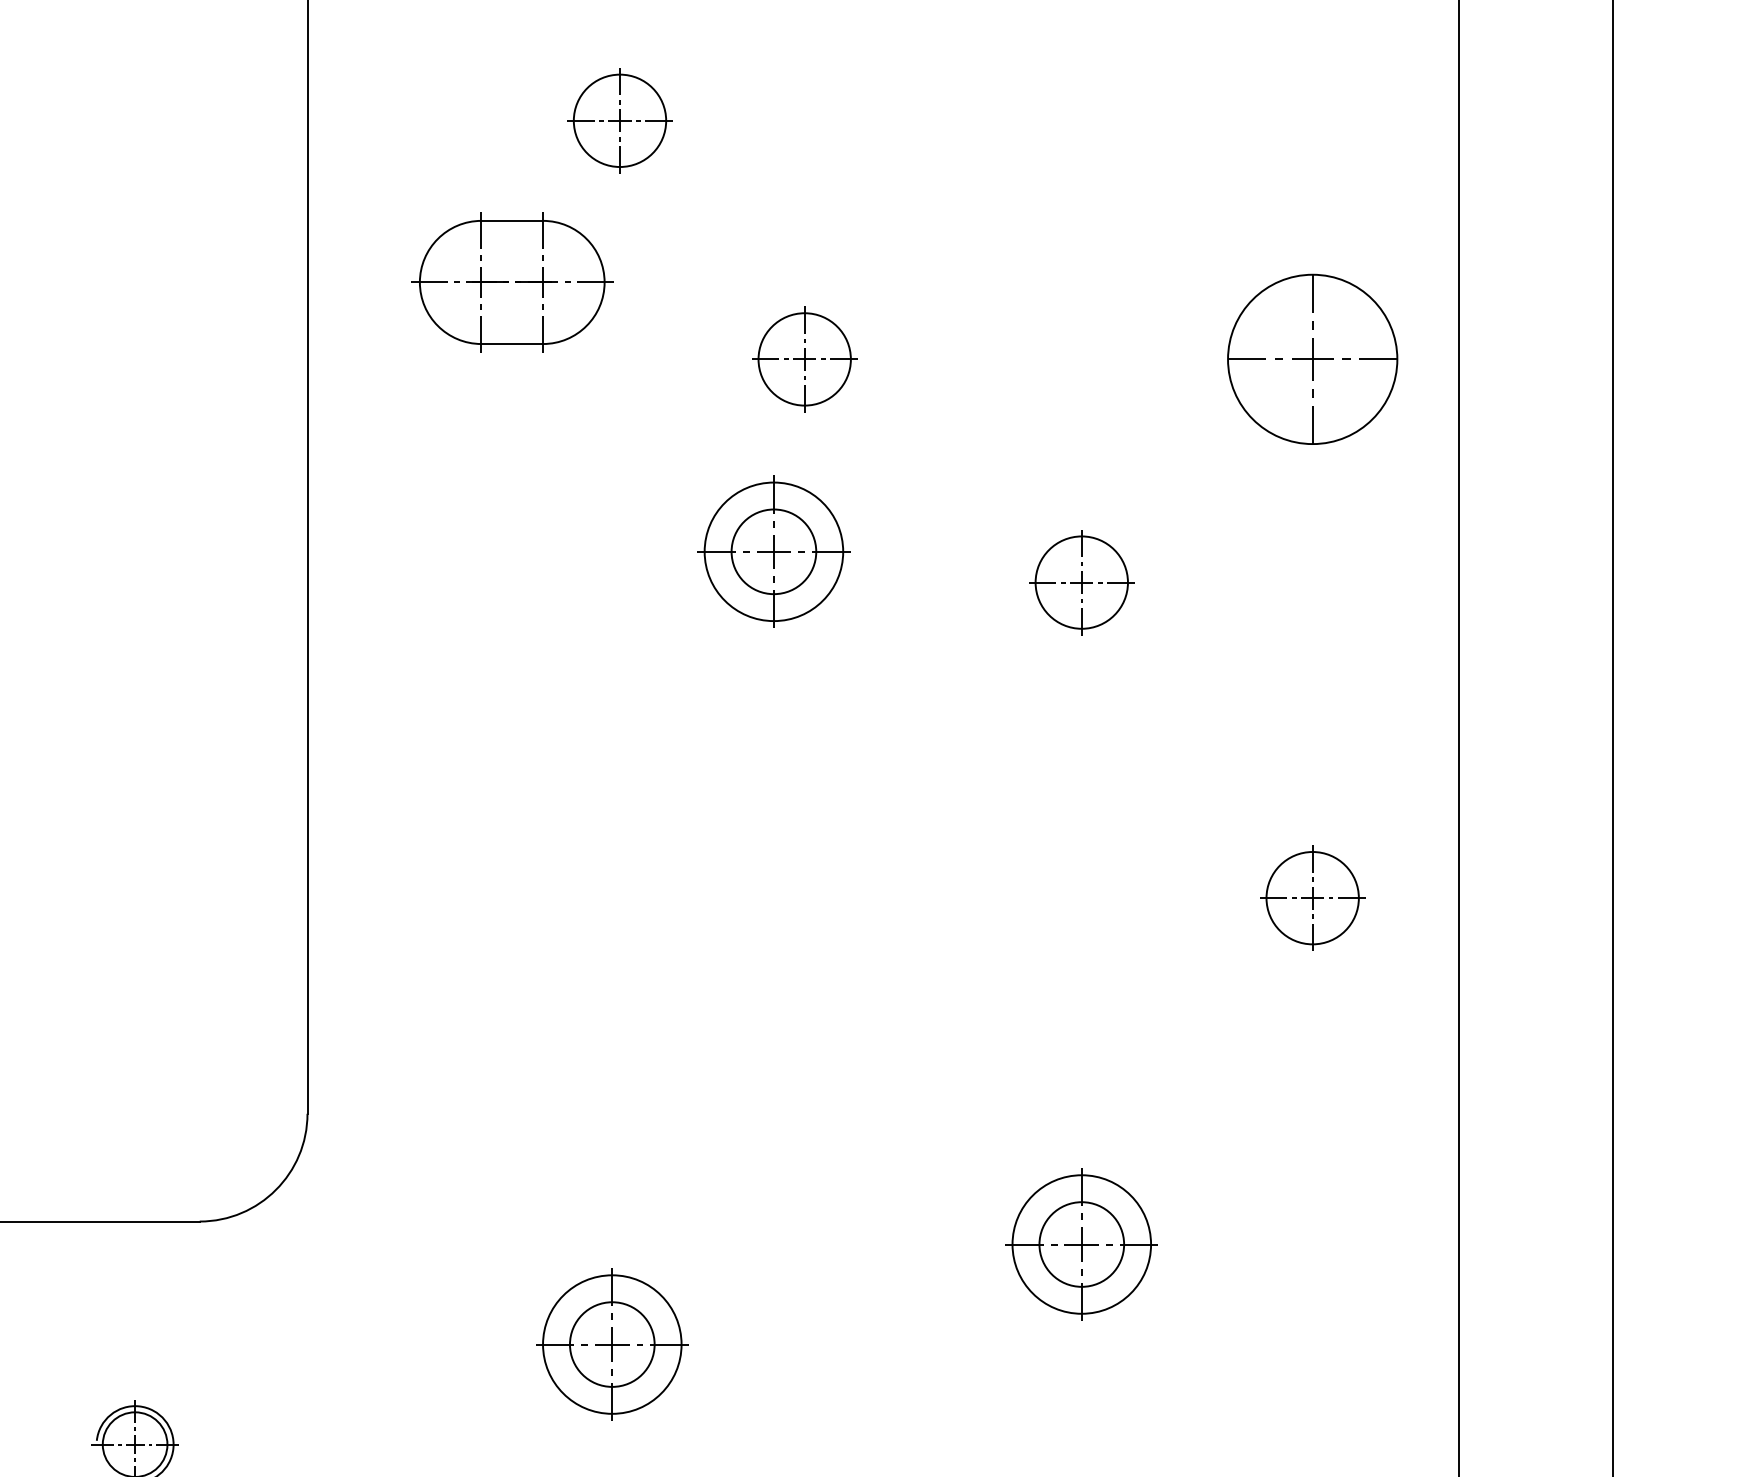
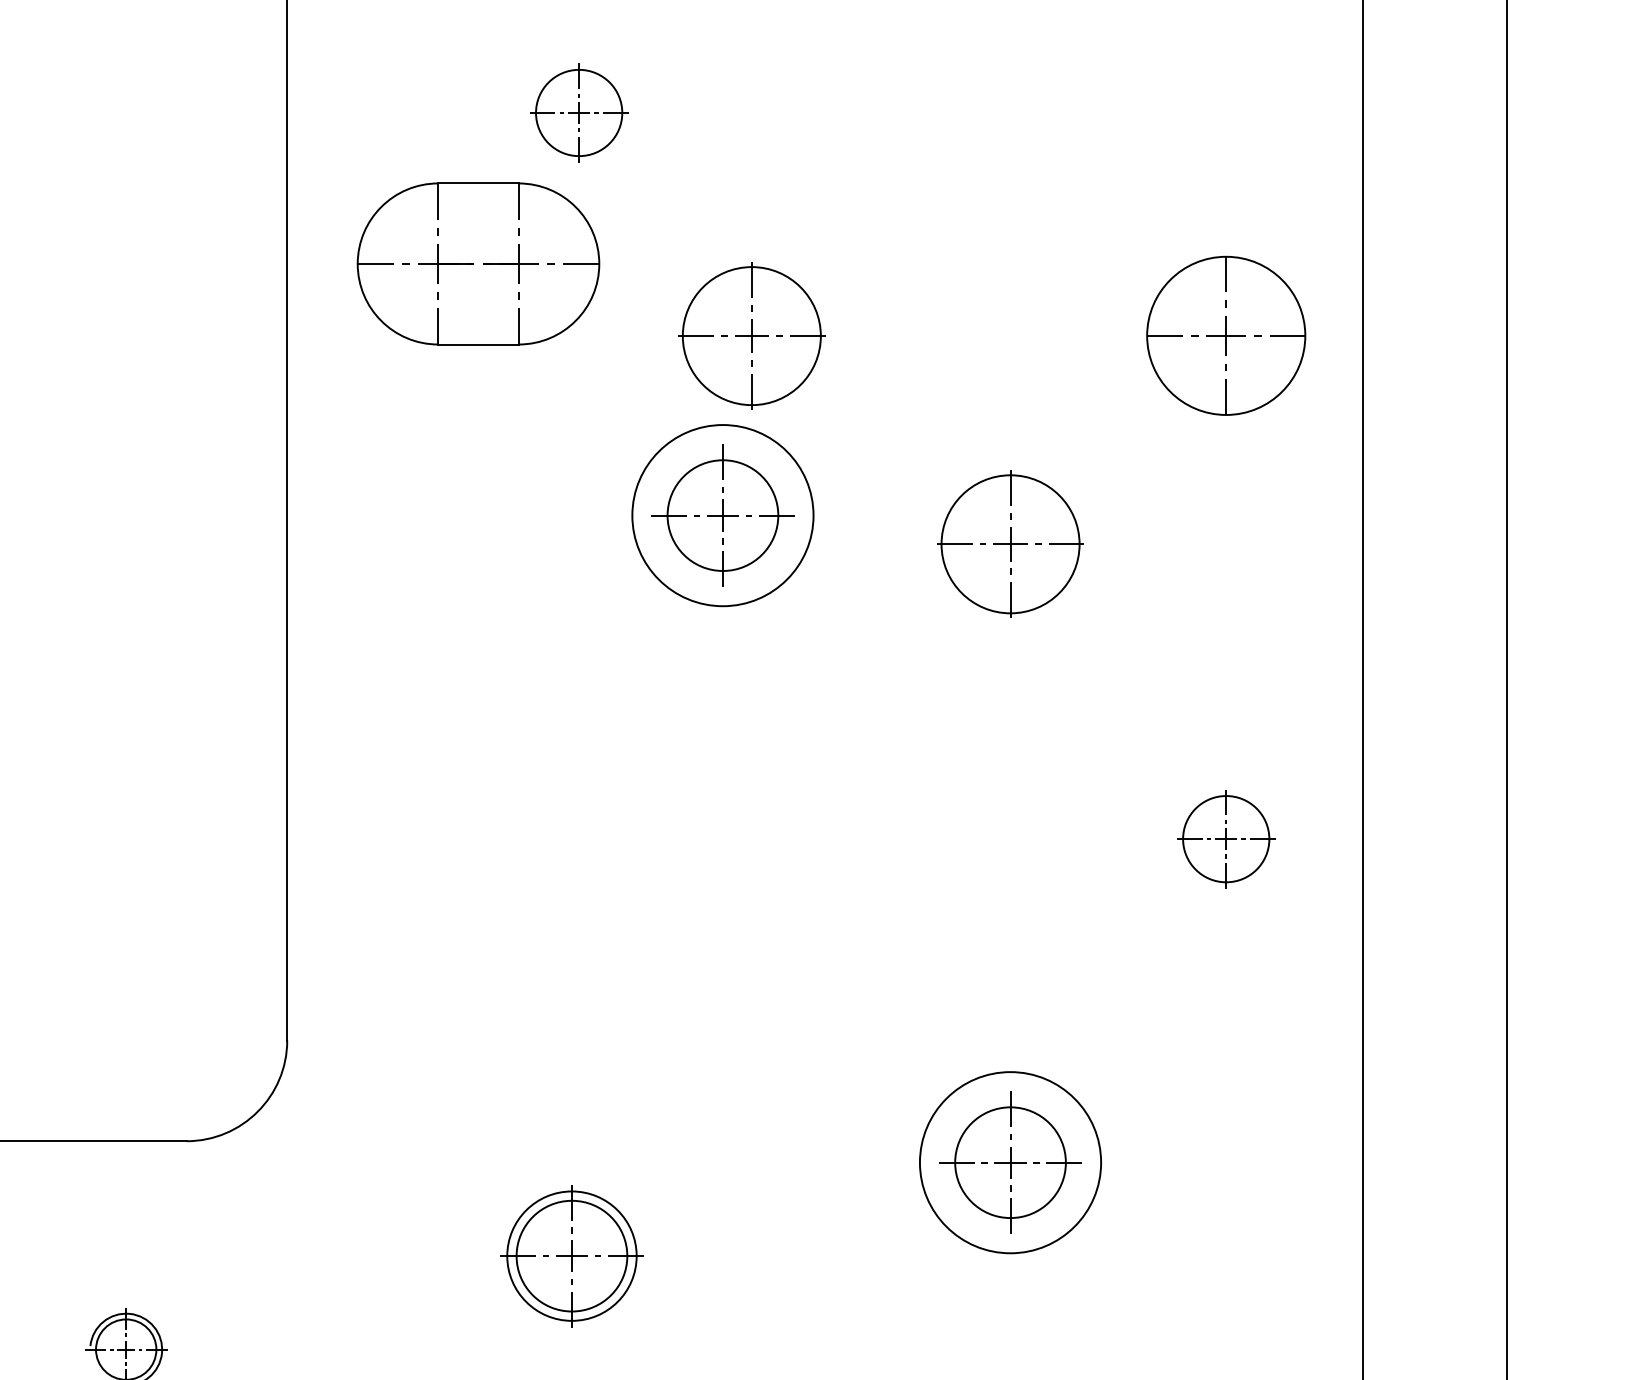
part: (512, 281) -> (478, 263), size x1.4
part: (804, 359) -> (751, 335), size x1.6
circle: (773, 551) -> (722, 515), size x1.4
circle: (773, 551) -> (722, 515), size x1.4
part: (1081, 582) -> (1010, 544), size x1.6
circle: (1081, 1244) -> (1010, 1162), size x1.4
circle: (1081, 1244) -> (1010, 1162), size x1.4
circle: (611, 1343) -> (571, 1255), size x1.4

